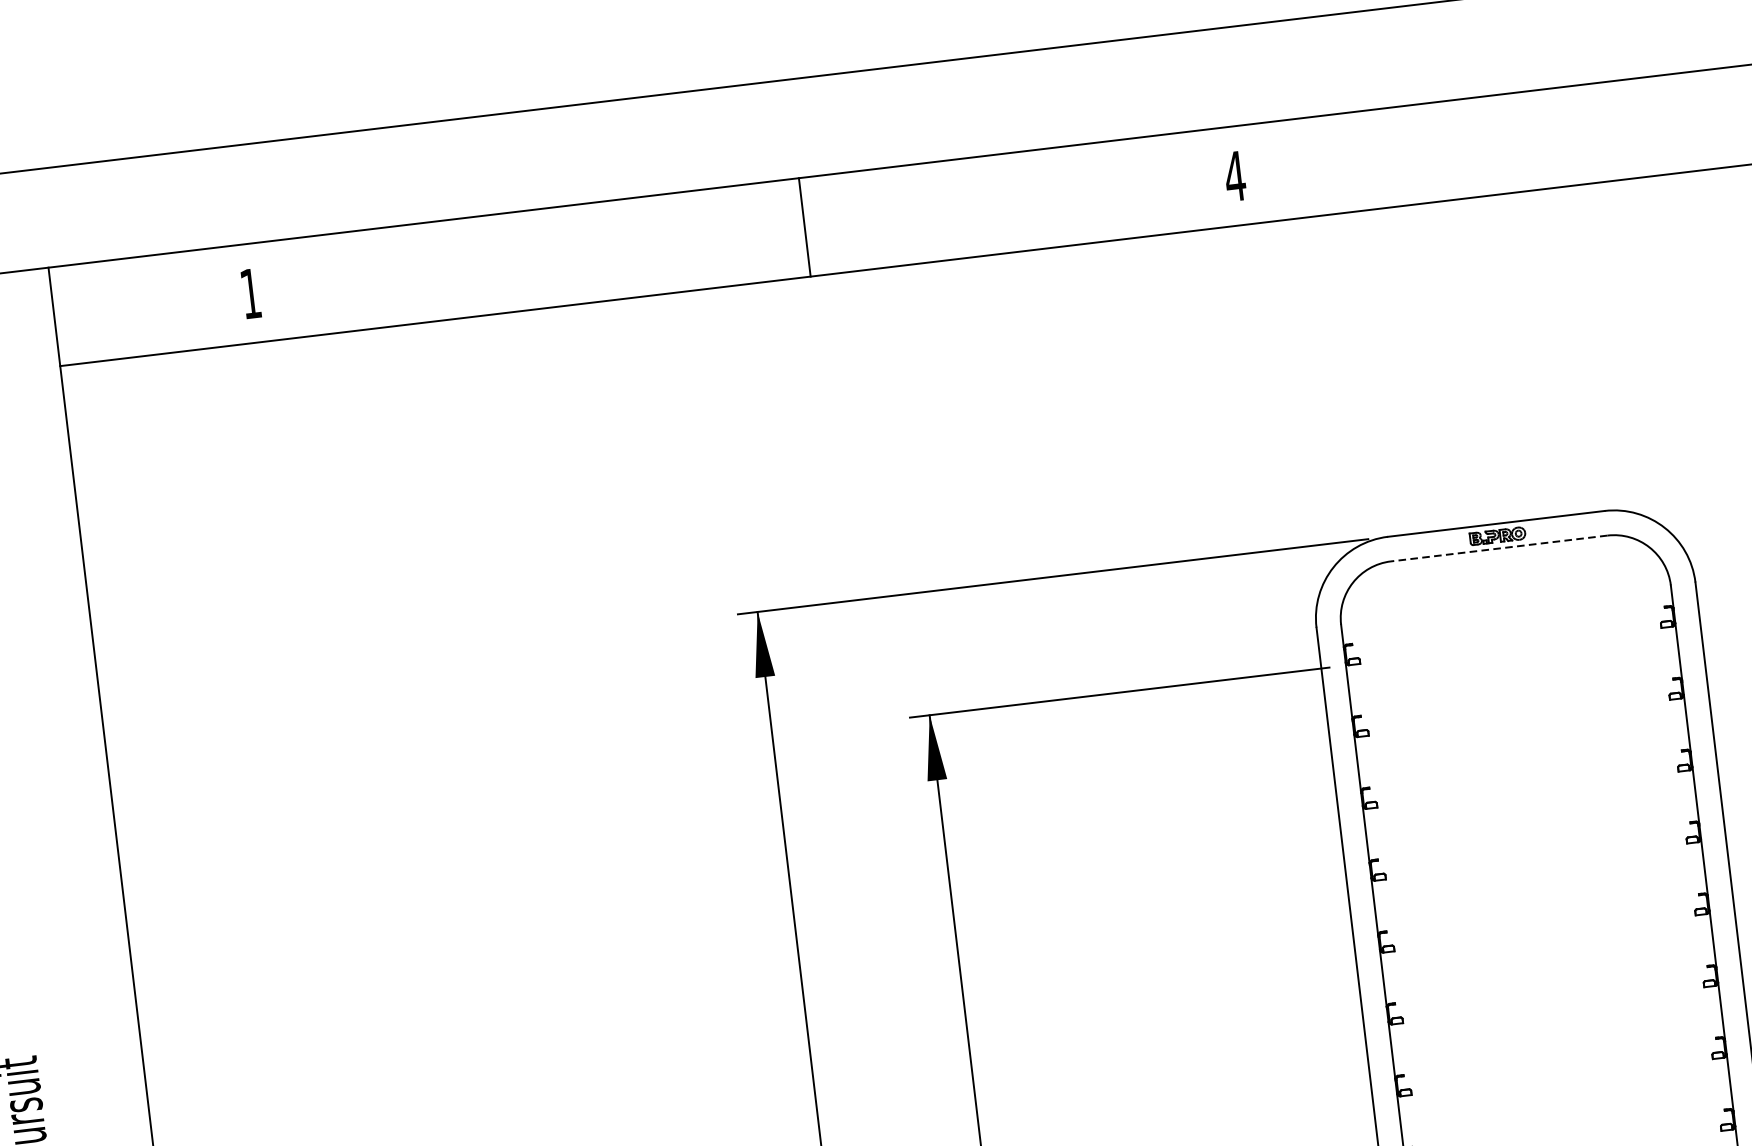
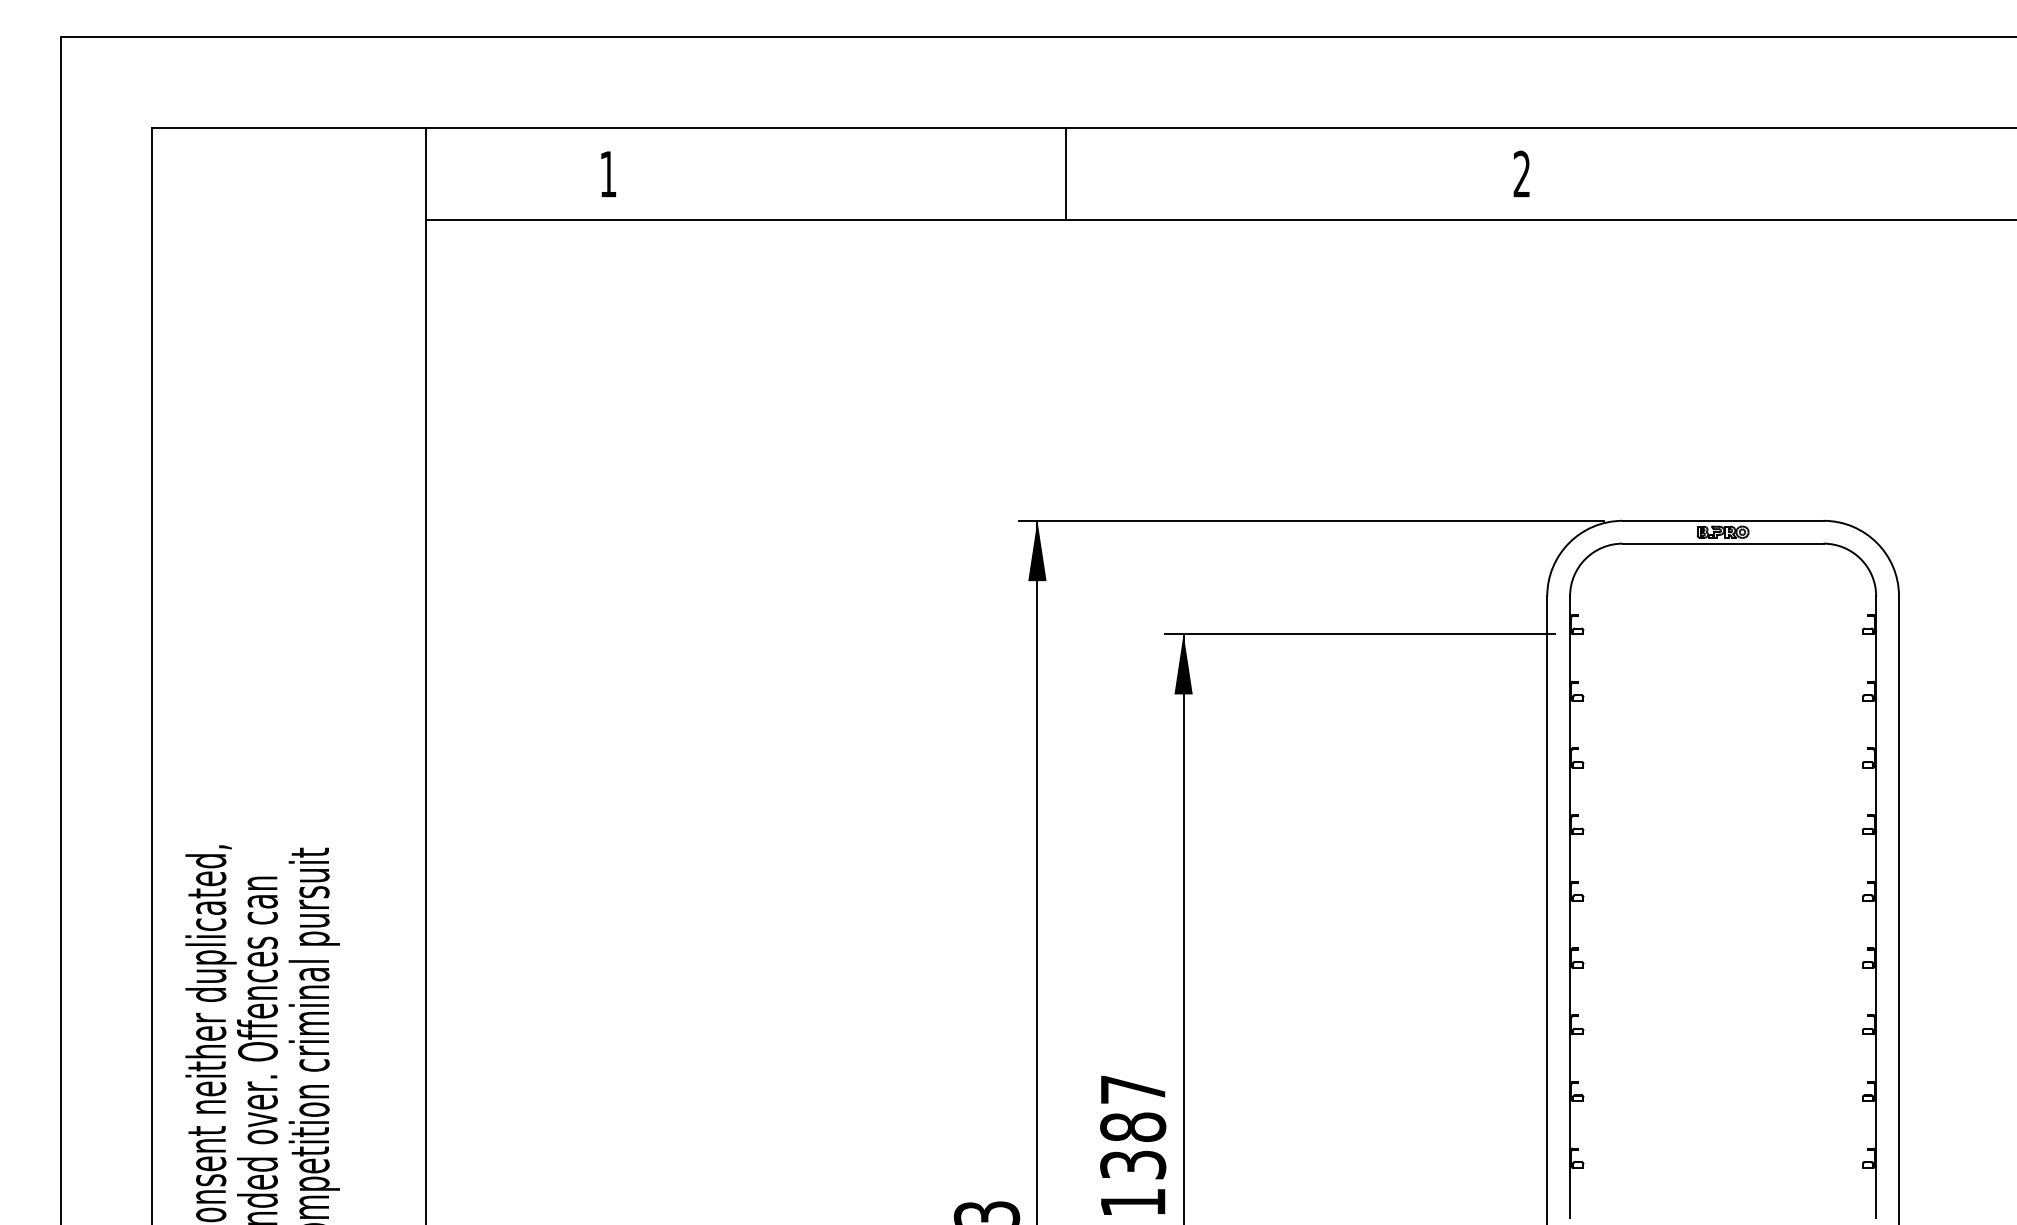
text: (1234, 175) -> (1521, 173), 4 -> 2
line: (804, 226) -> (1065, 173), moved
line: (1499, 548) -> (1723, 543), dashed -> solid

